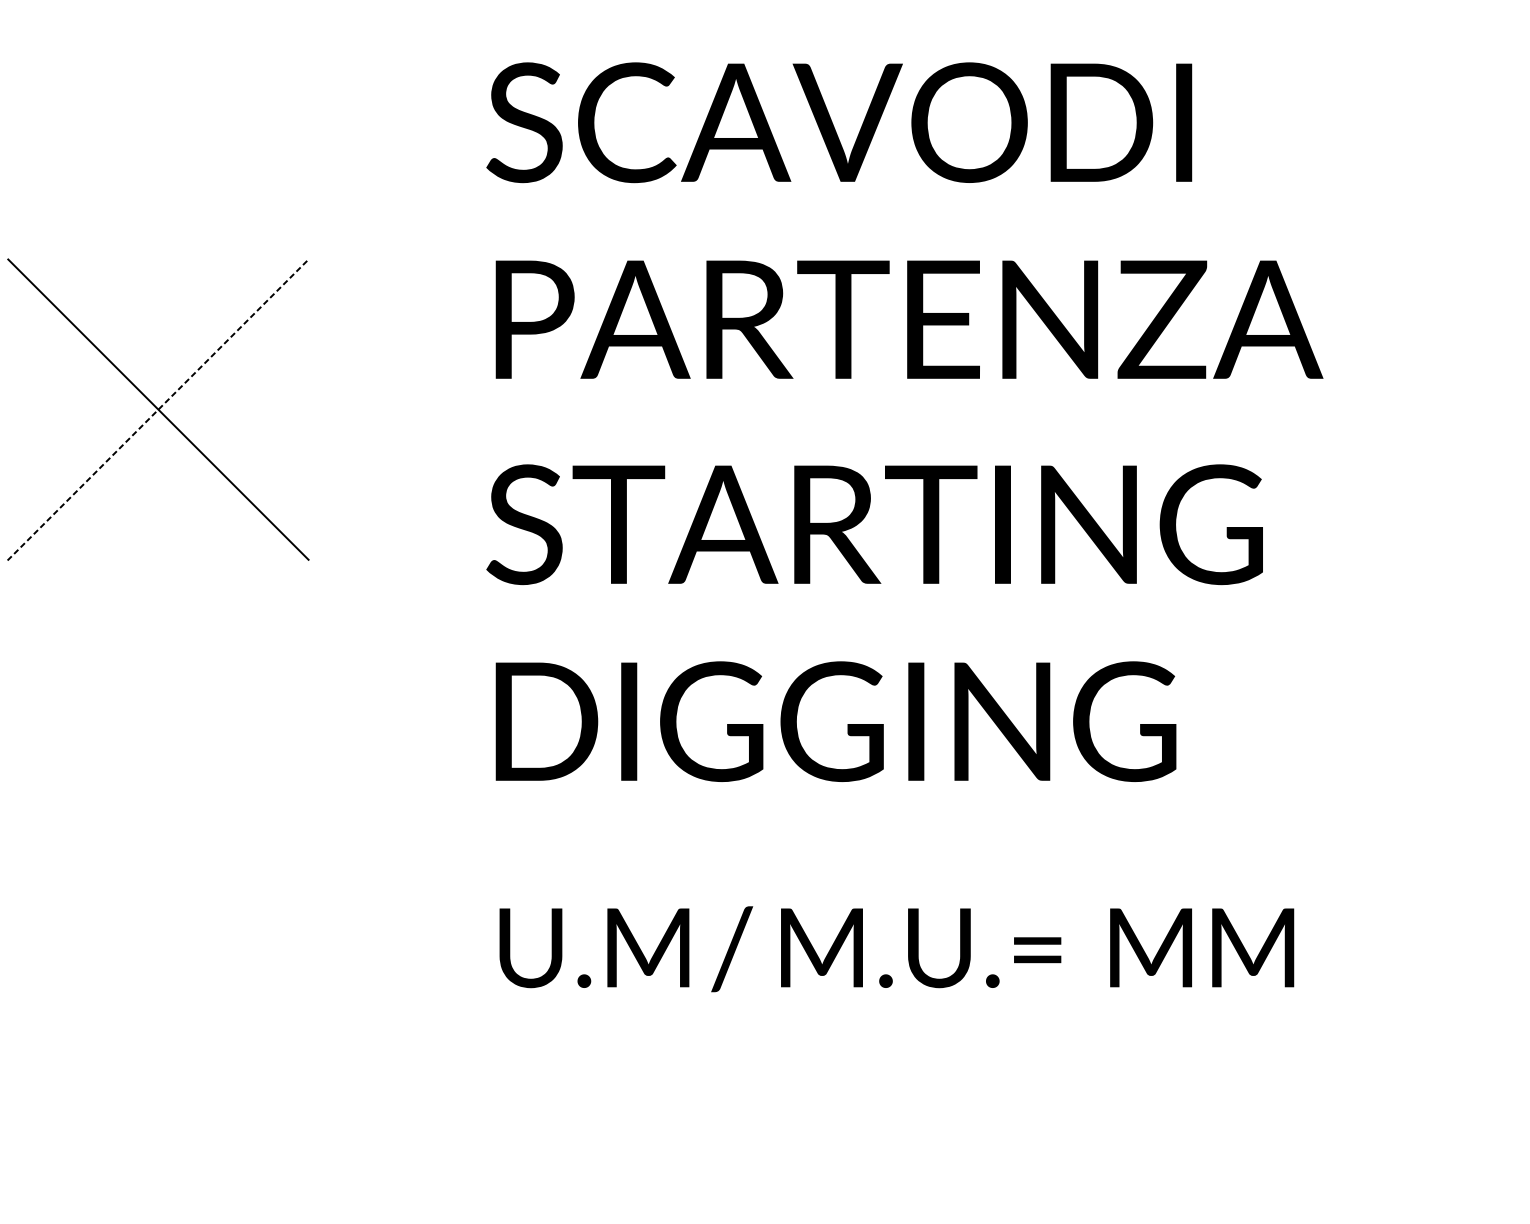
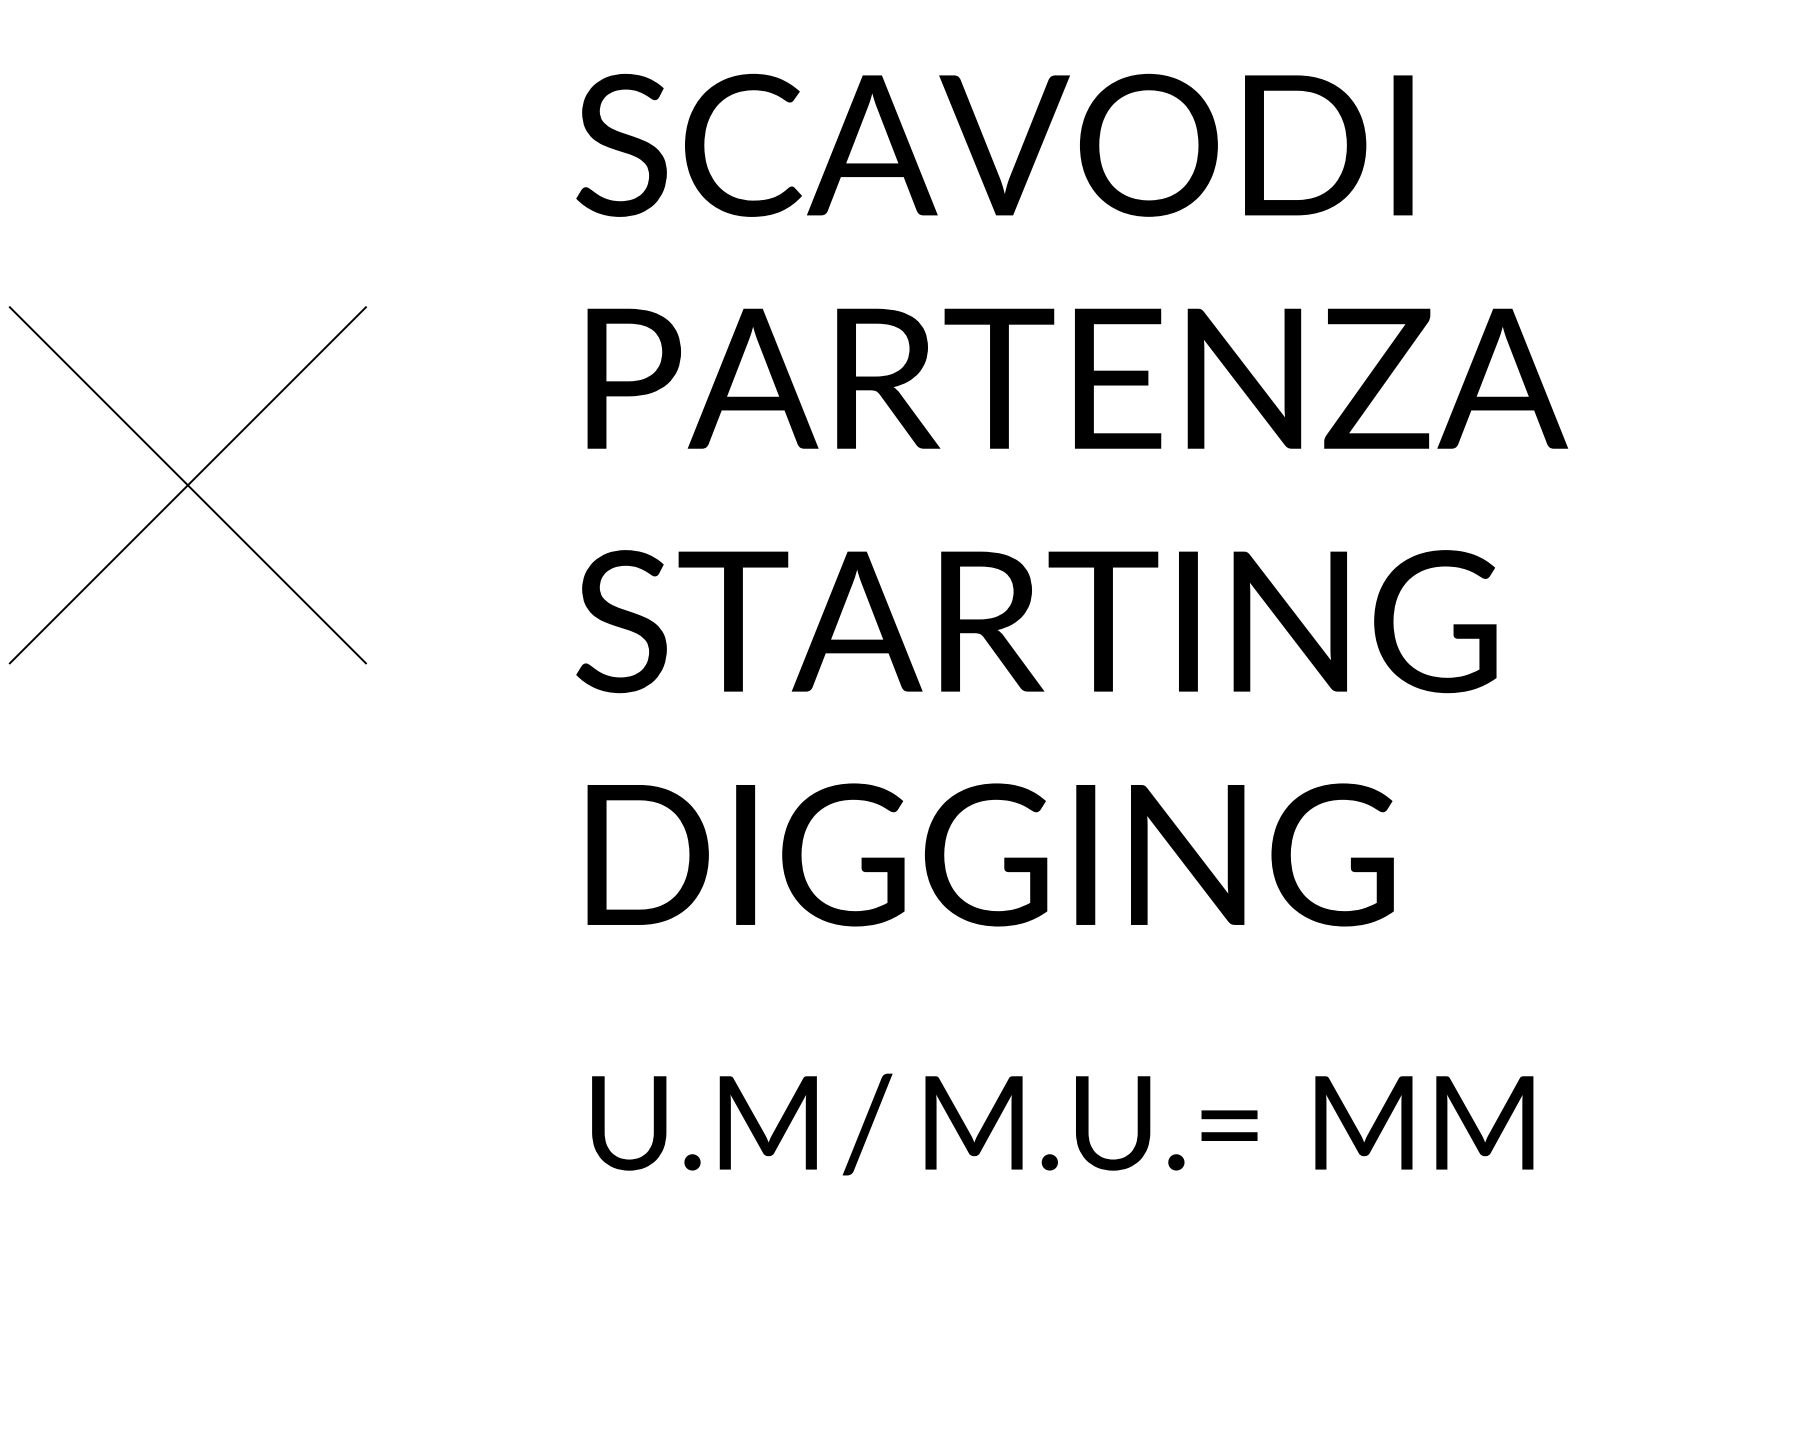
line: (158, 409) -> (187, 485), dashed -> solid

